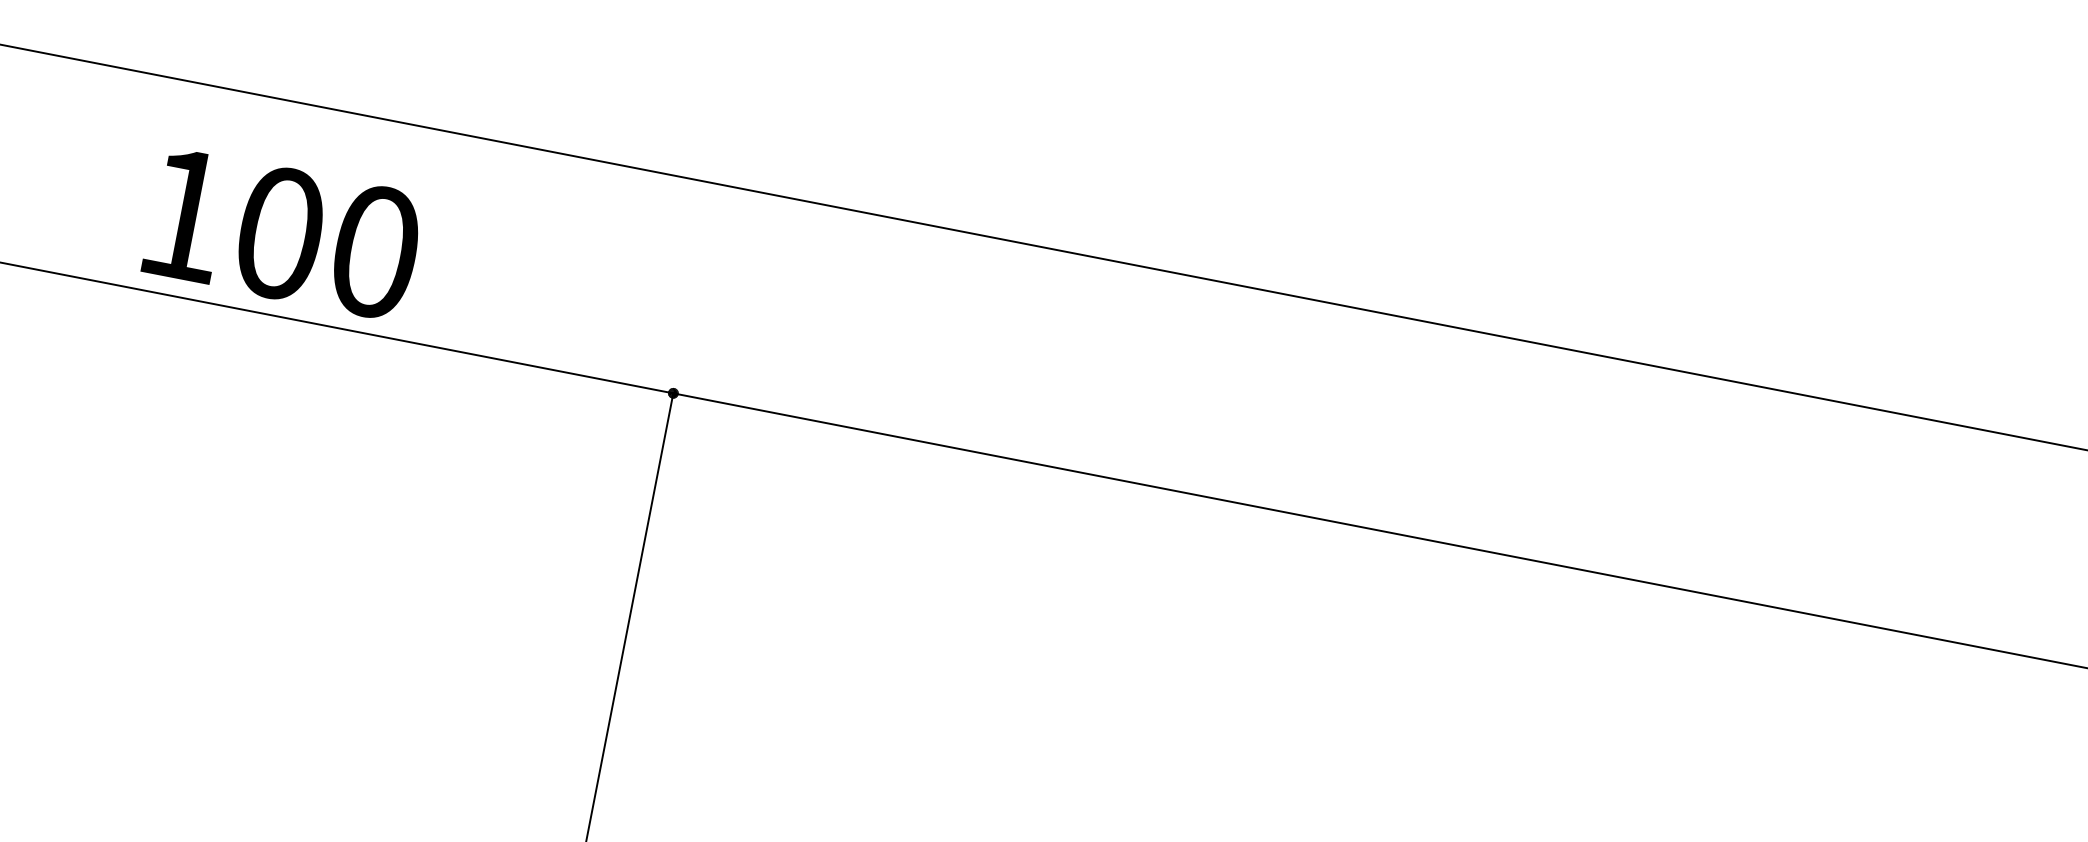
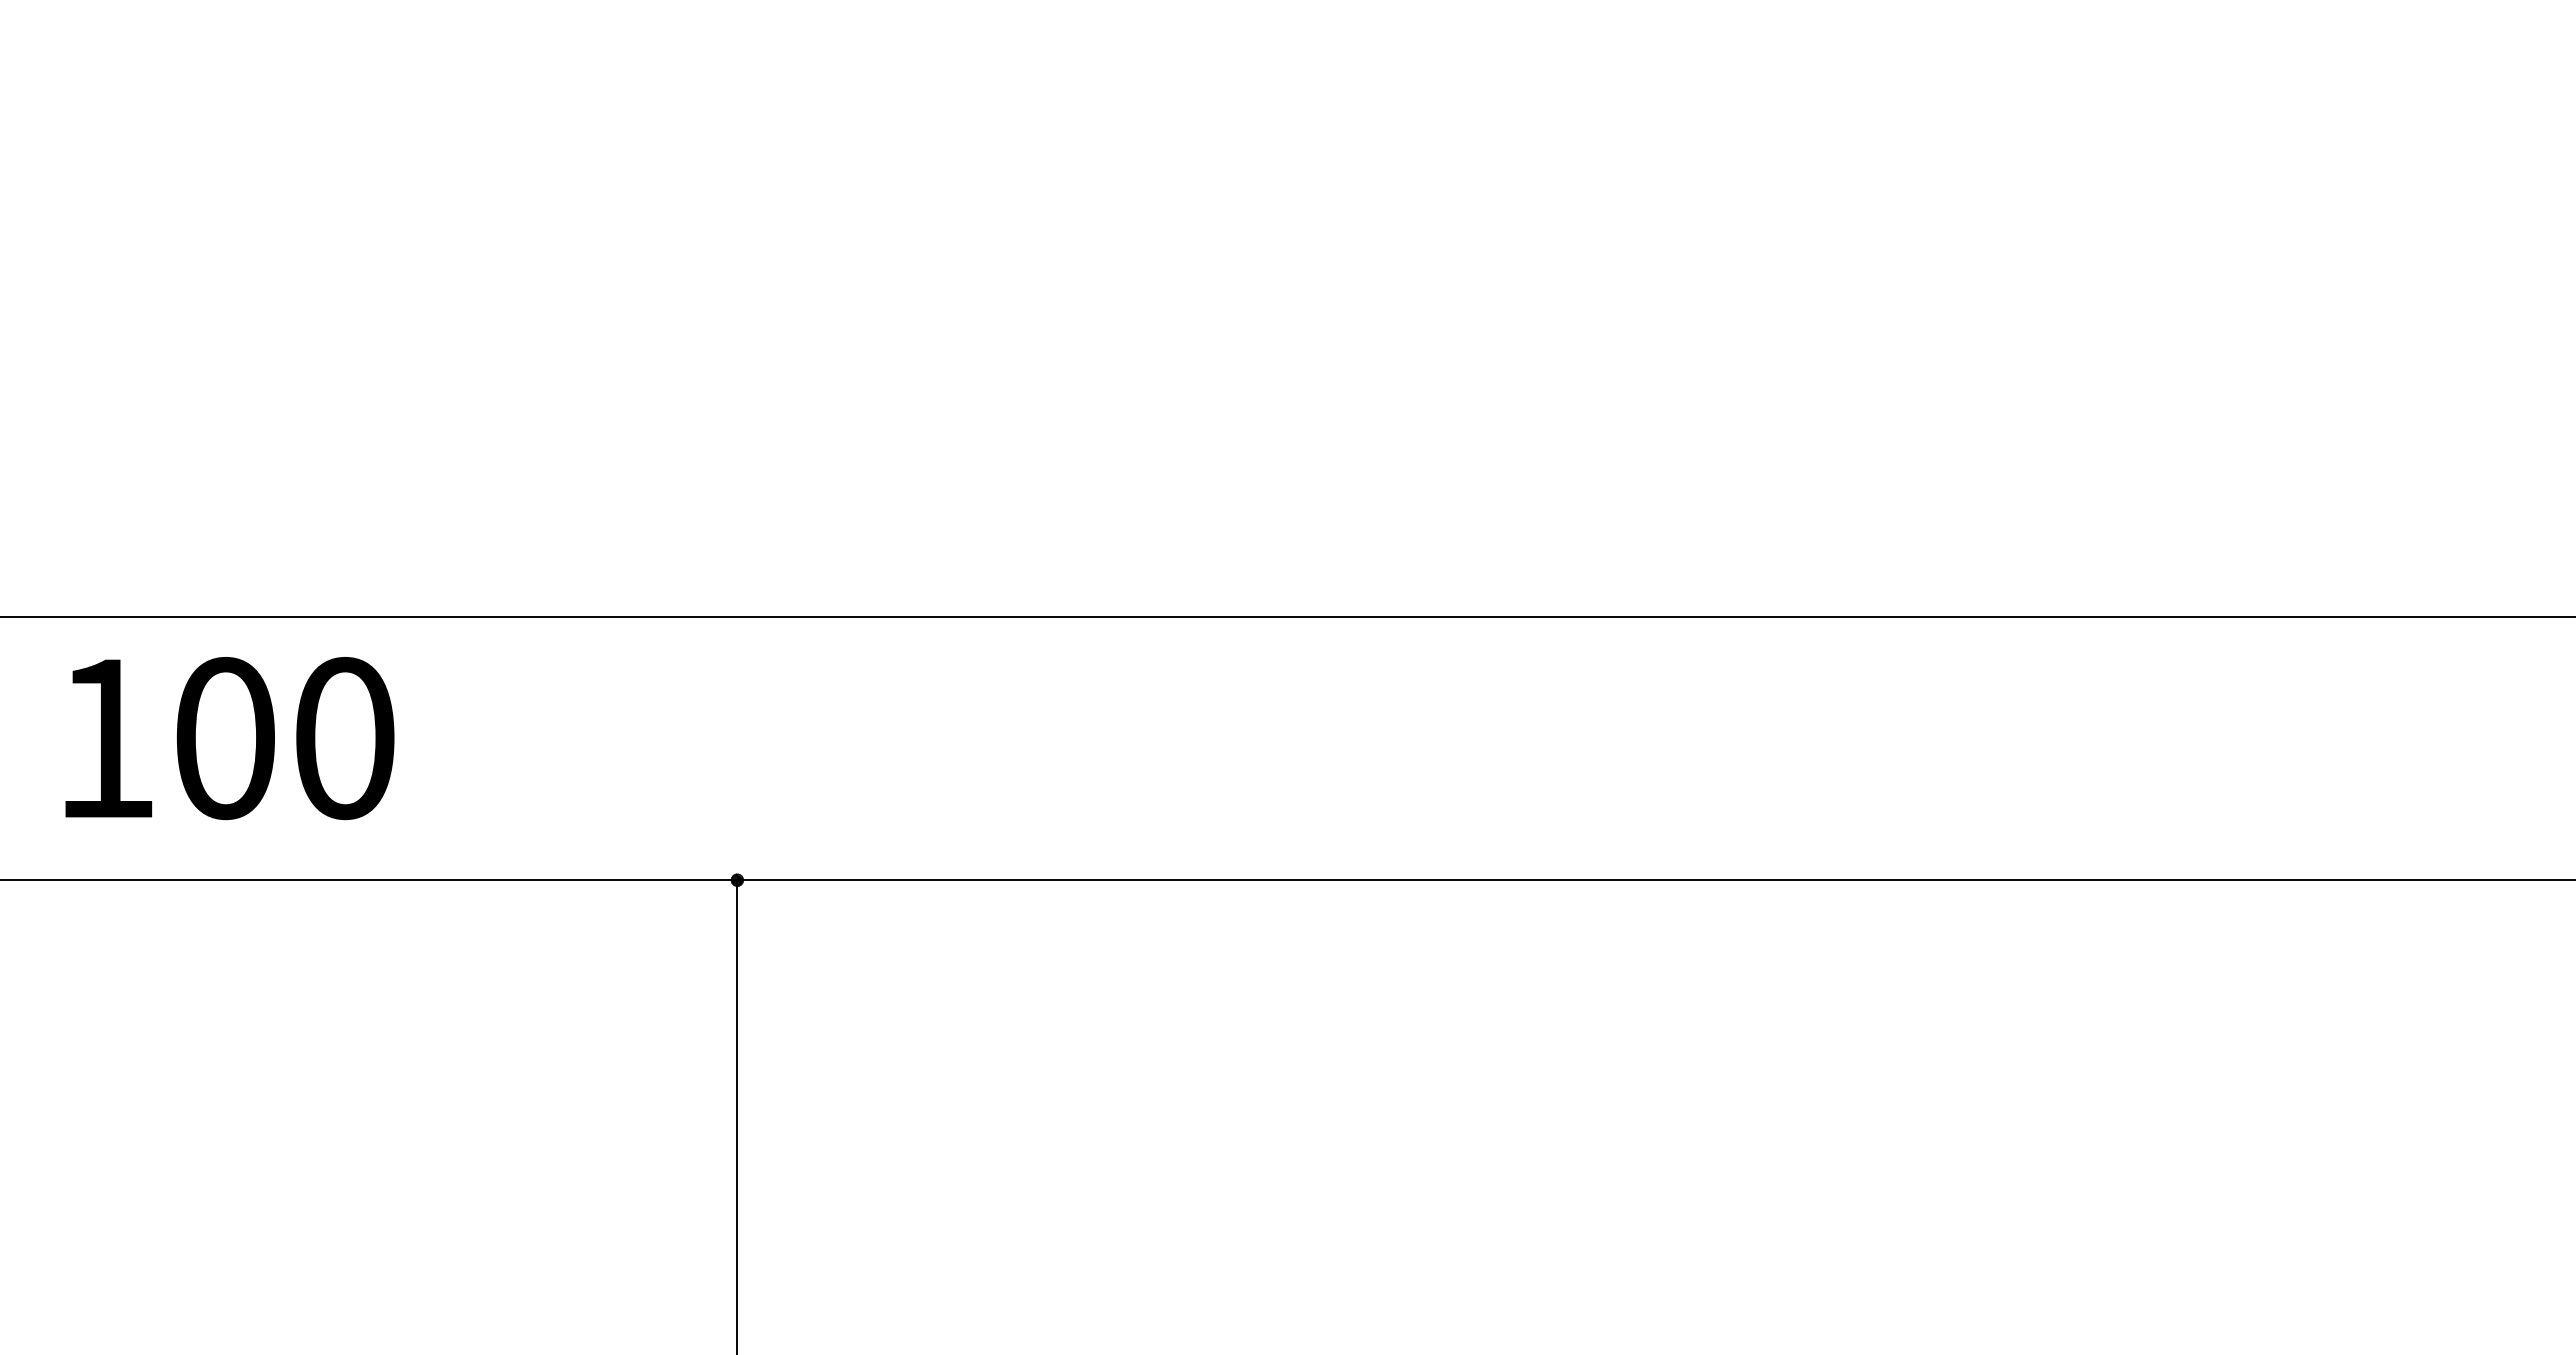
text: (283, 234) -> (229, 738), moved

